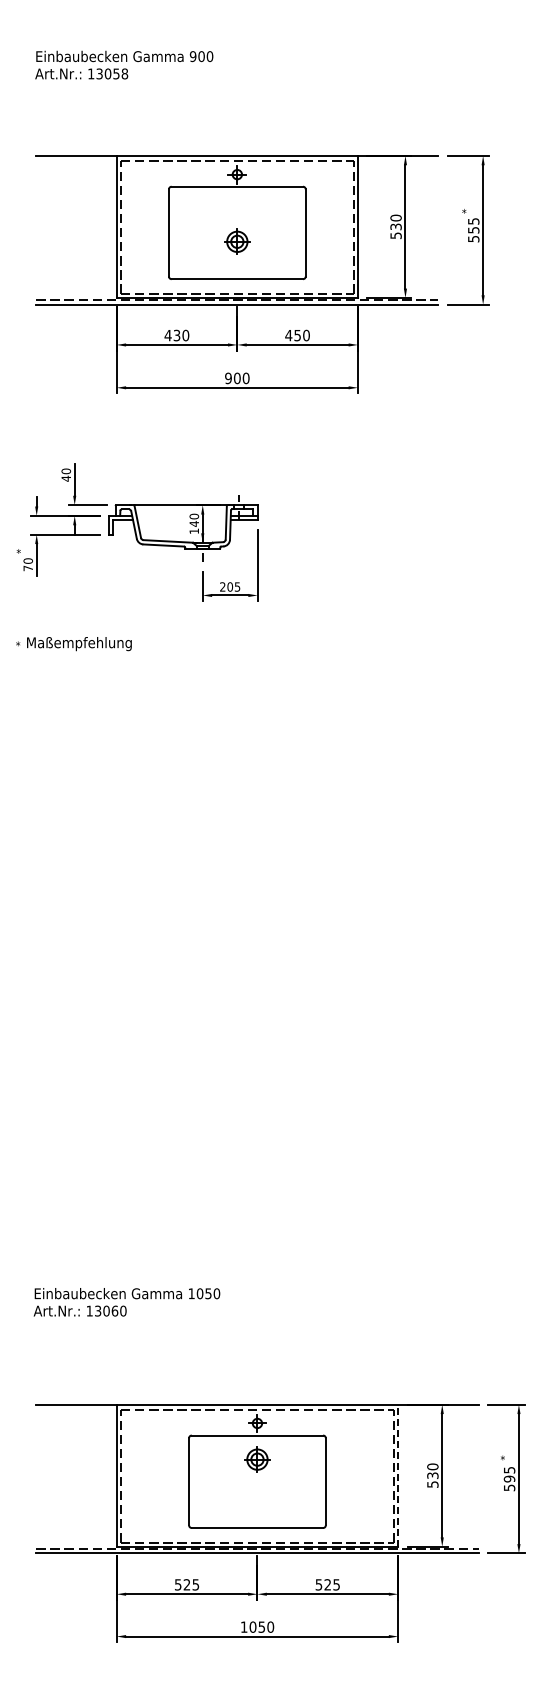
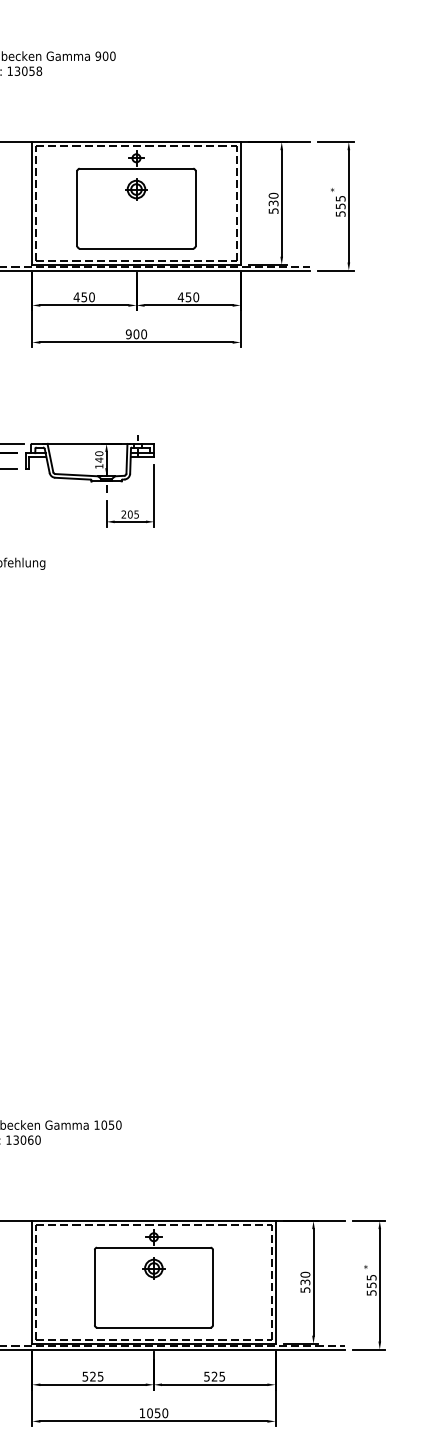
part: (237, 241) -> (136, 189), moved
text: (177, 334) -> (84, 296), 430 -> 450
line: (398, 1475) -> (275, 1282), dashed -> solid
text: (508, 1478) -> (370, 1284), 595 -> 555

